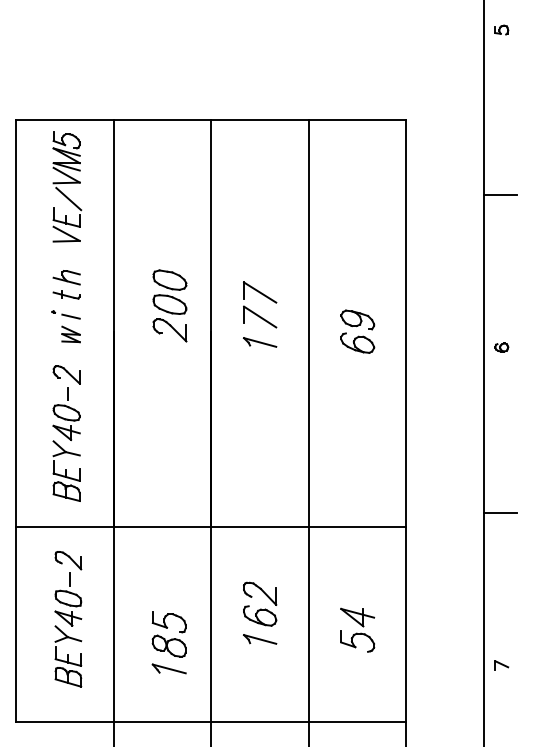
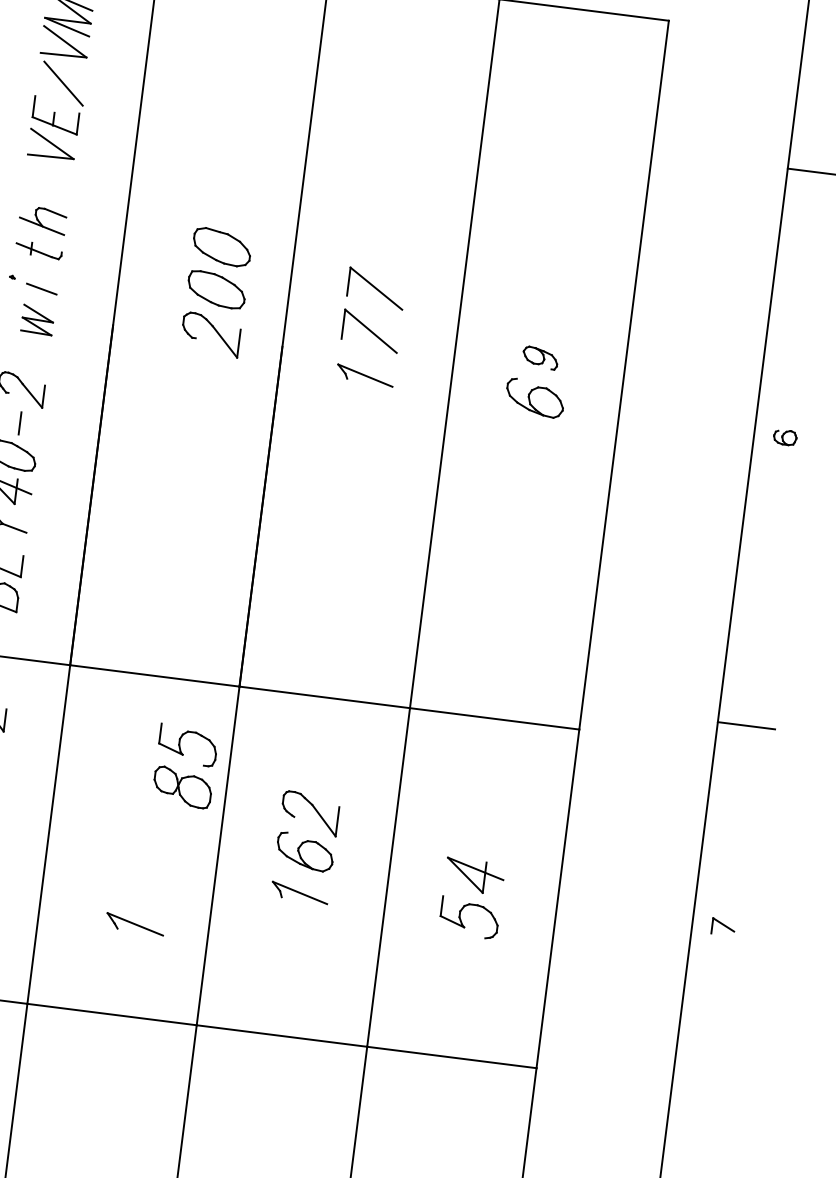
part: (357, 319) -> (540, 357), size x0.6
part: (168, 634) -> (183, 766), moved
part: (501, 665) -> (722, 927), moved

